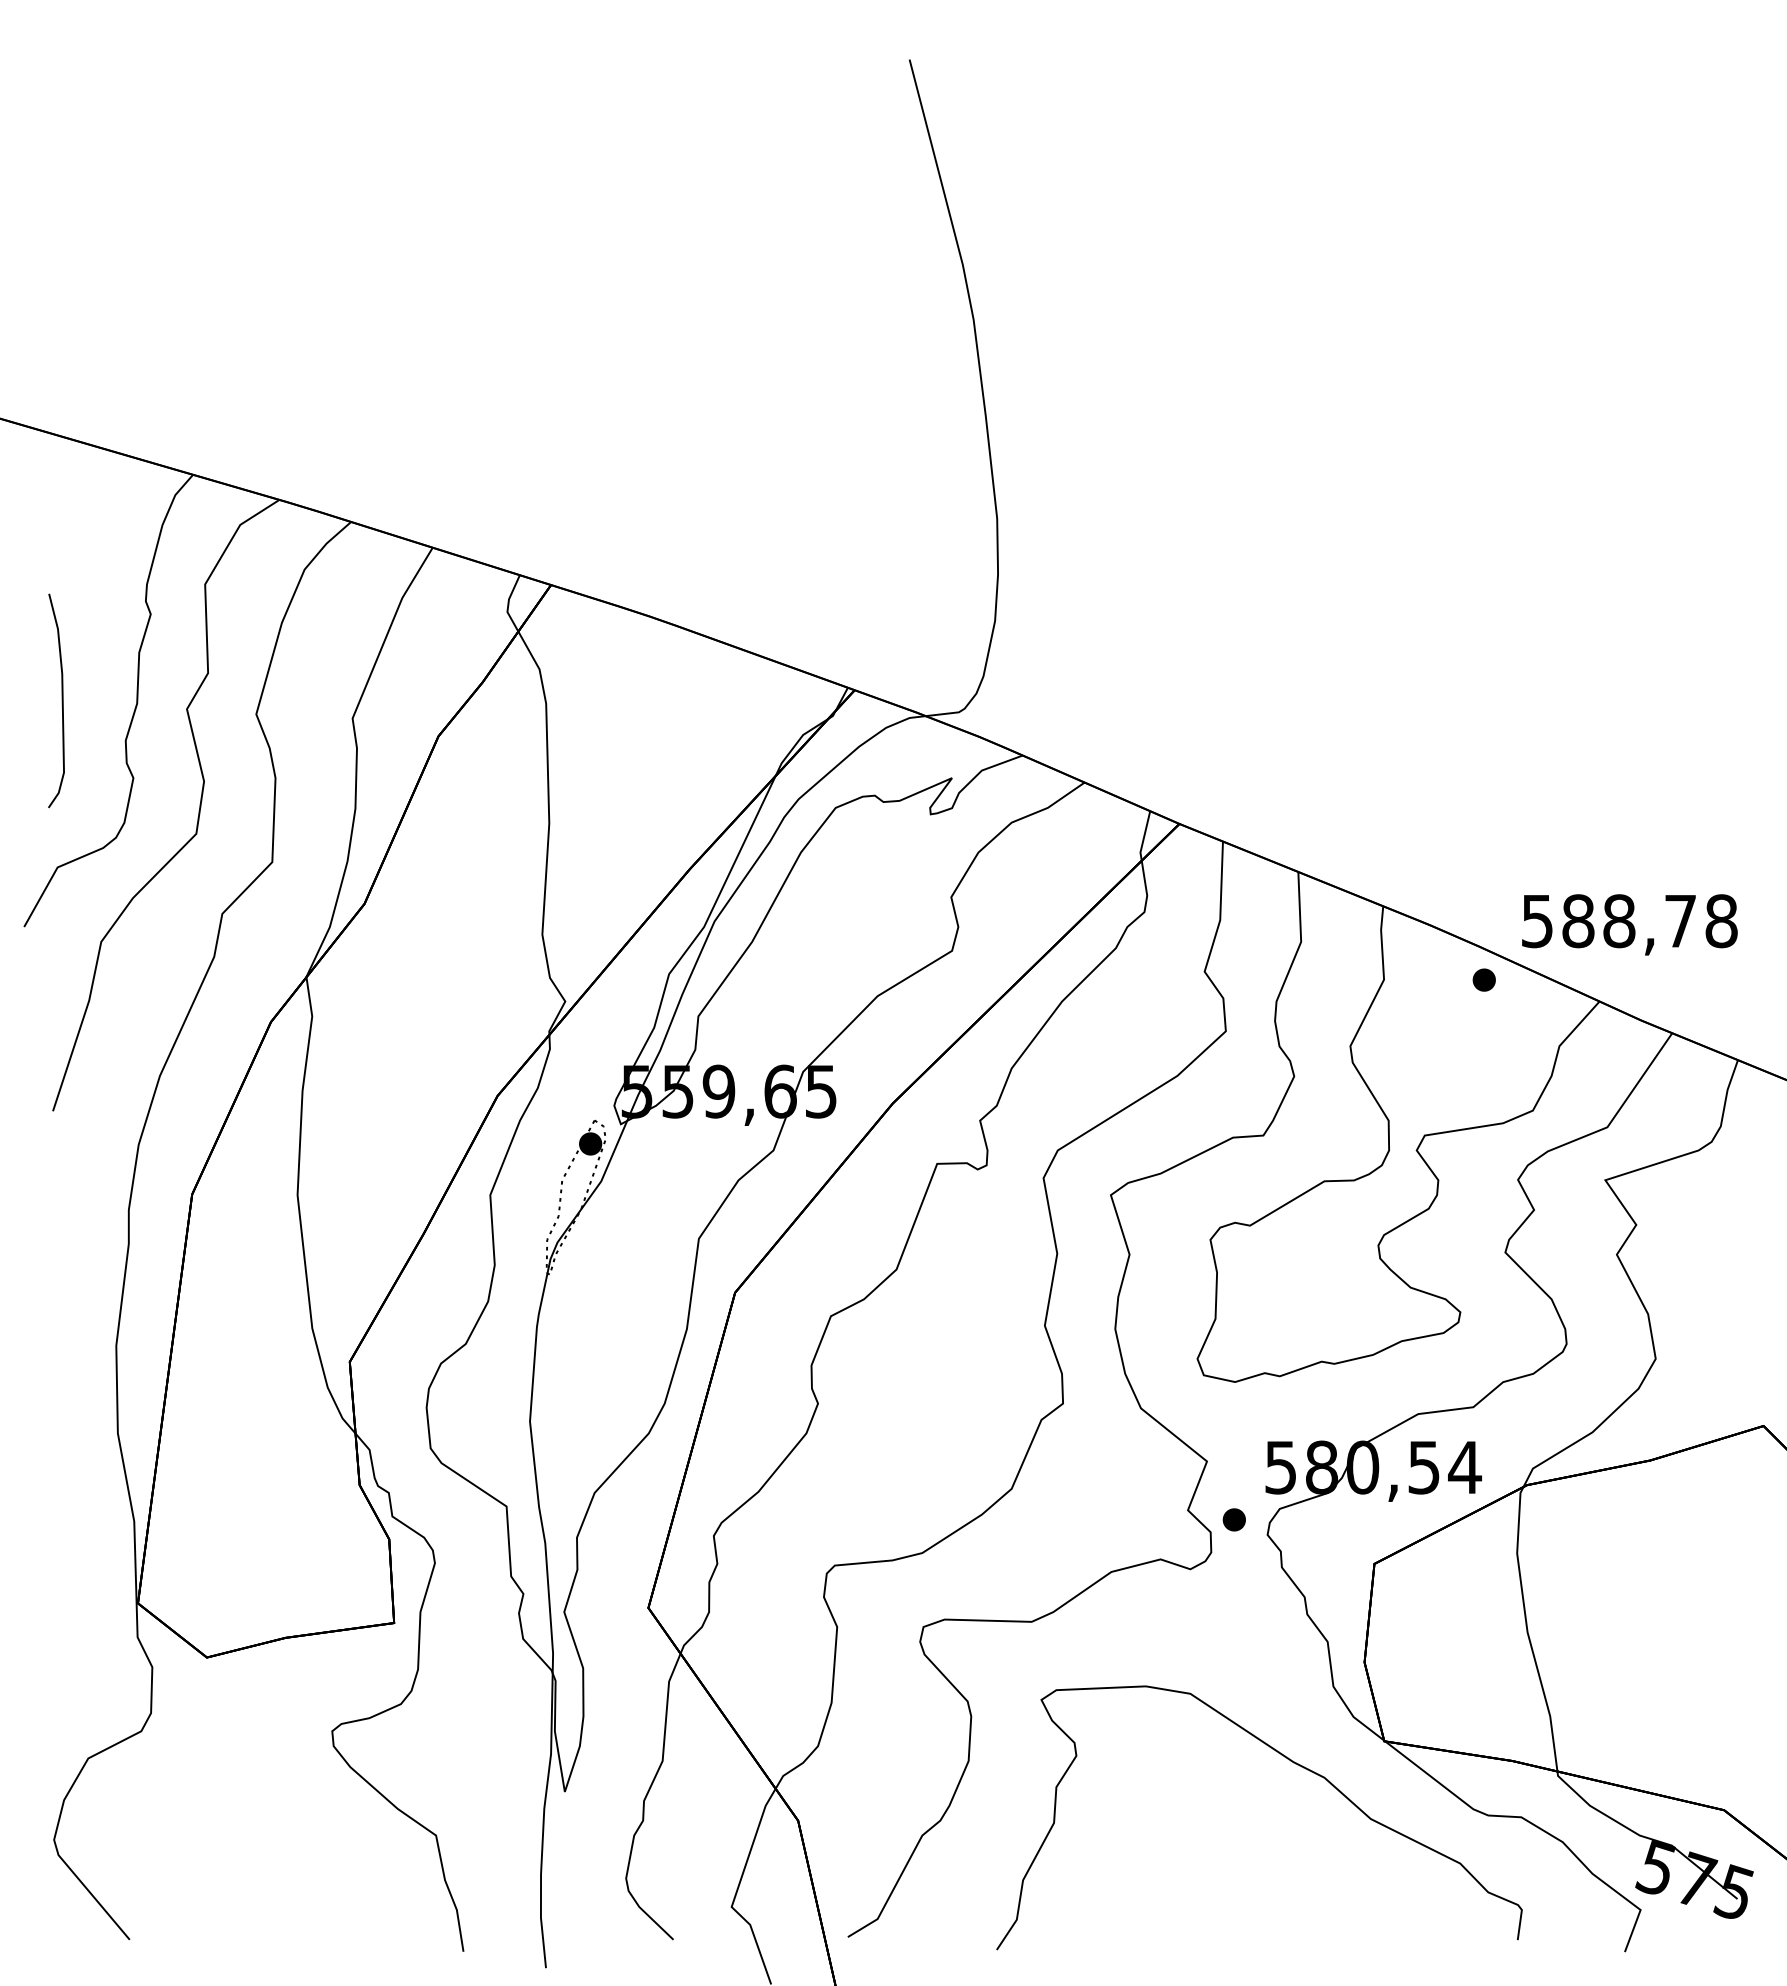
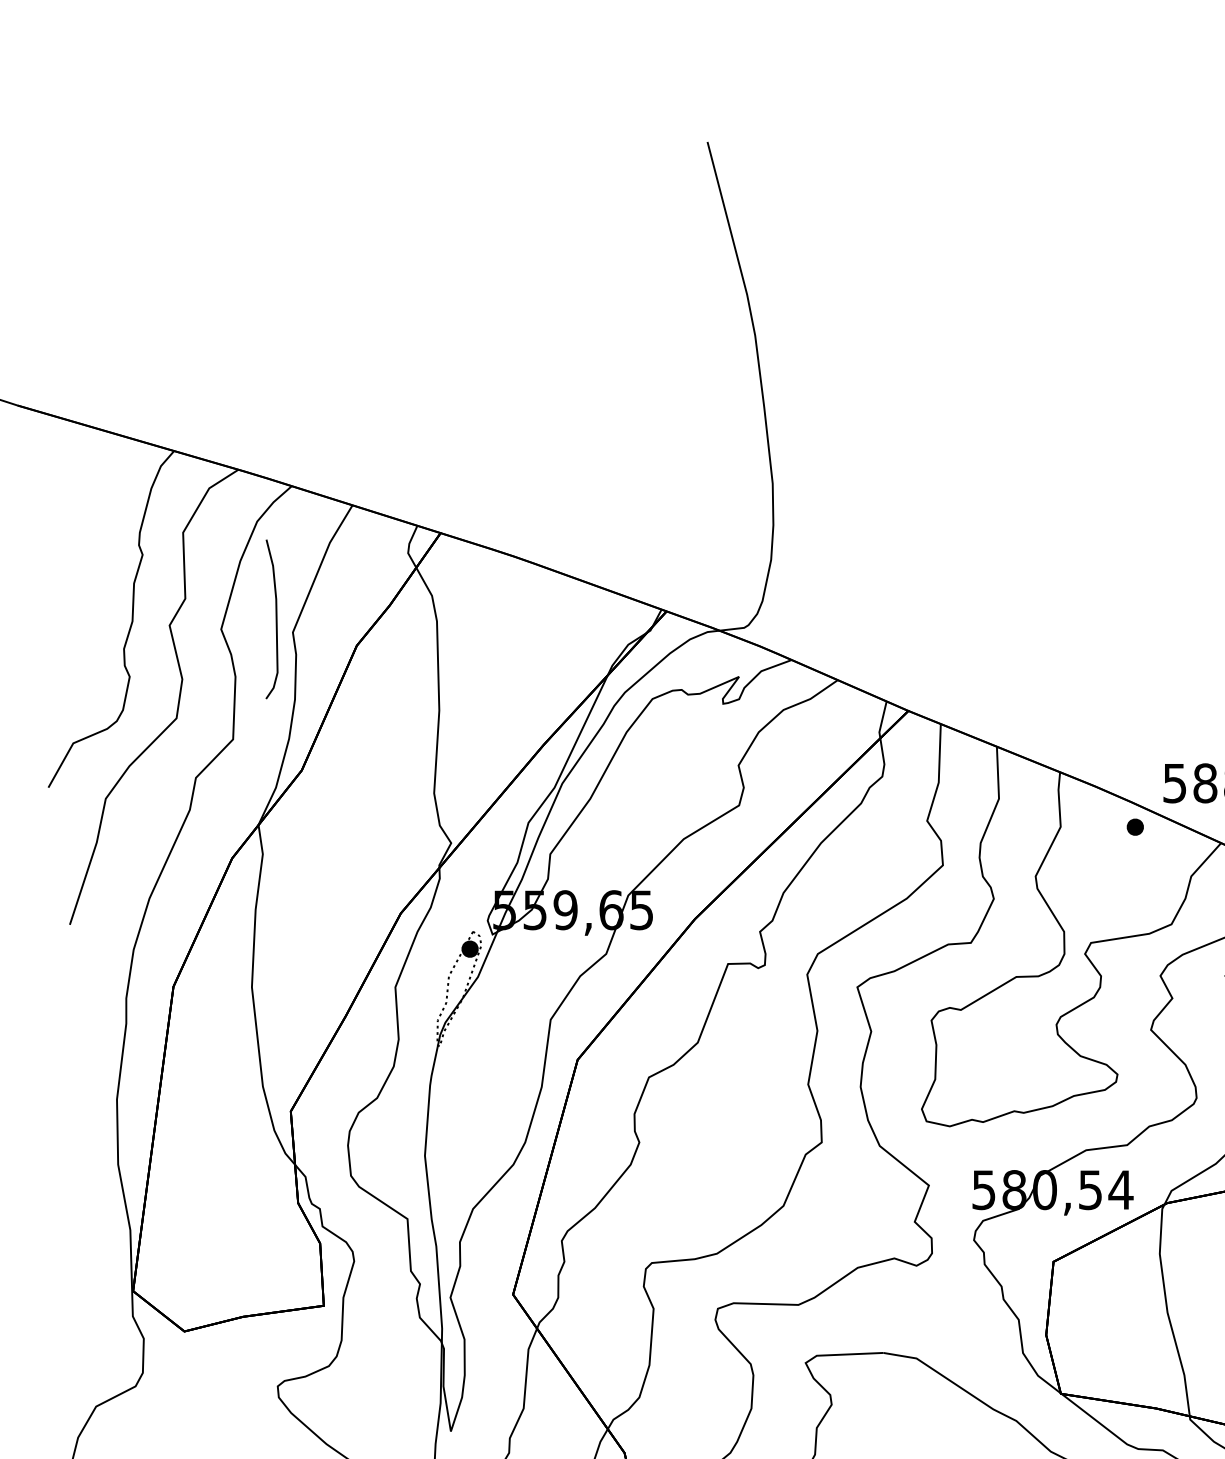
curve: (61, 700) -> (275, 619), moved
part: (1233, 1519) -> (948, 1228), removed

